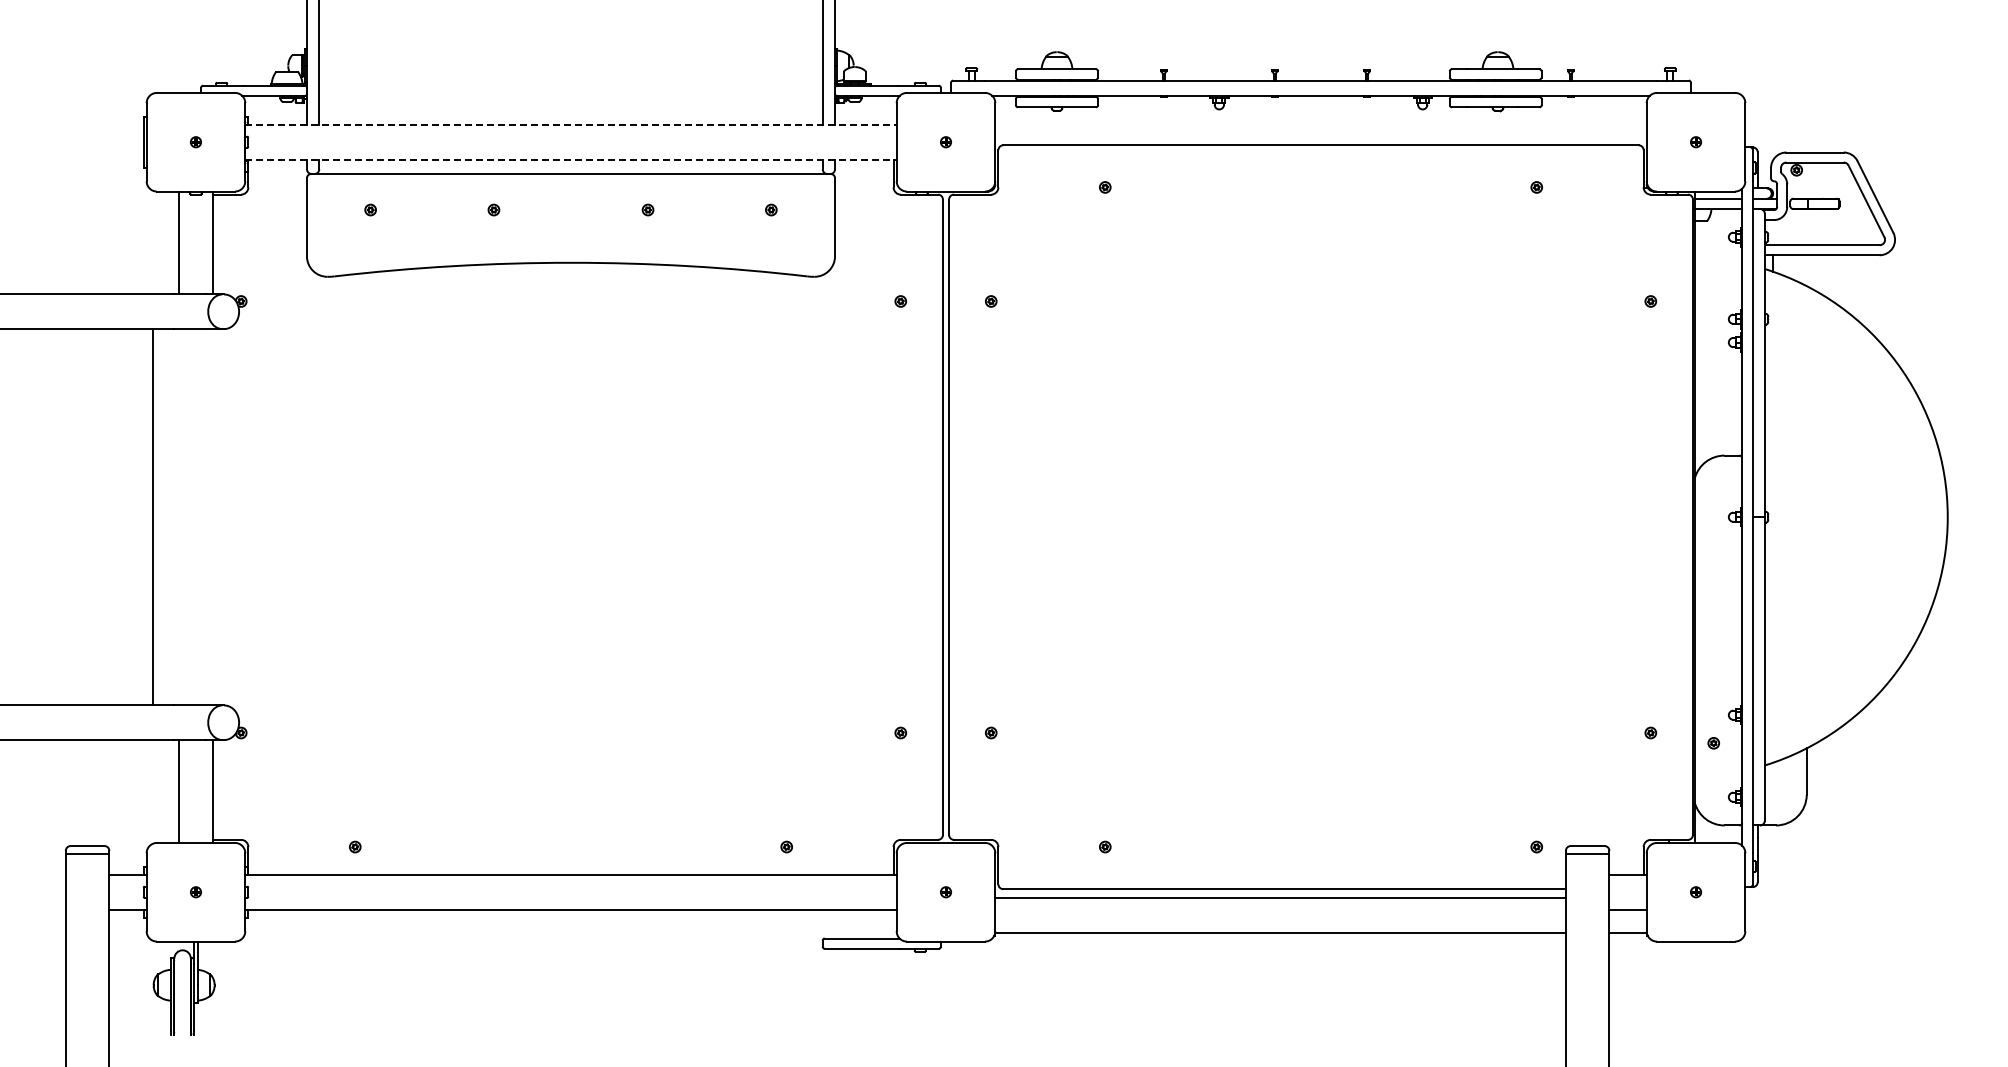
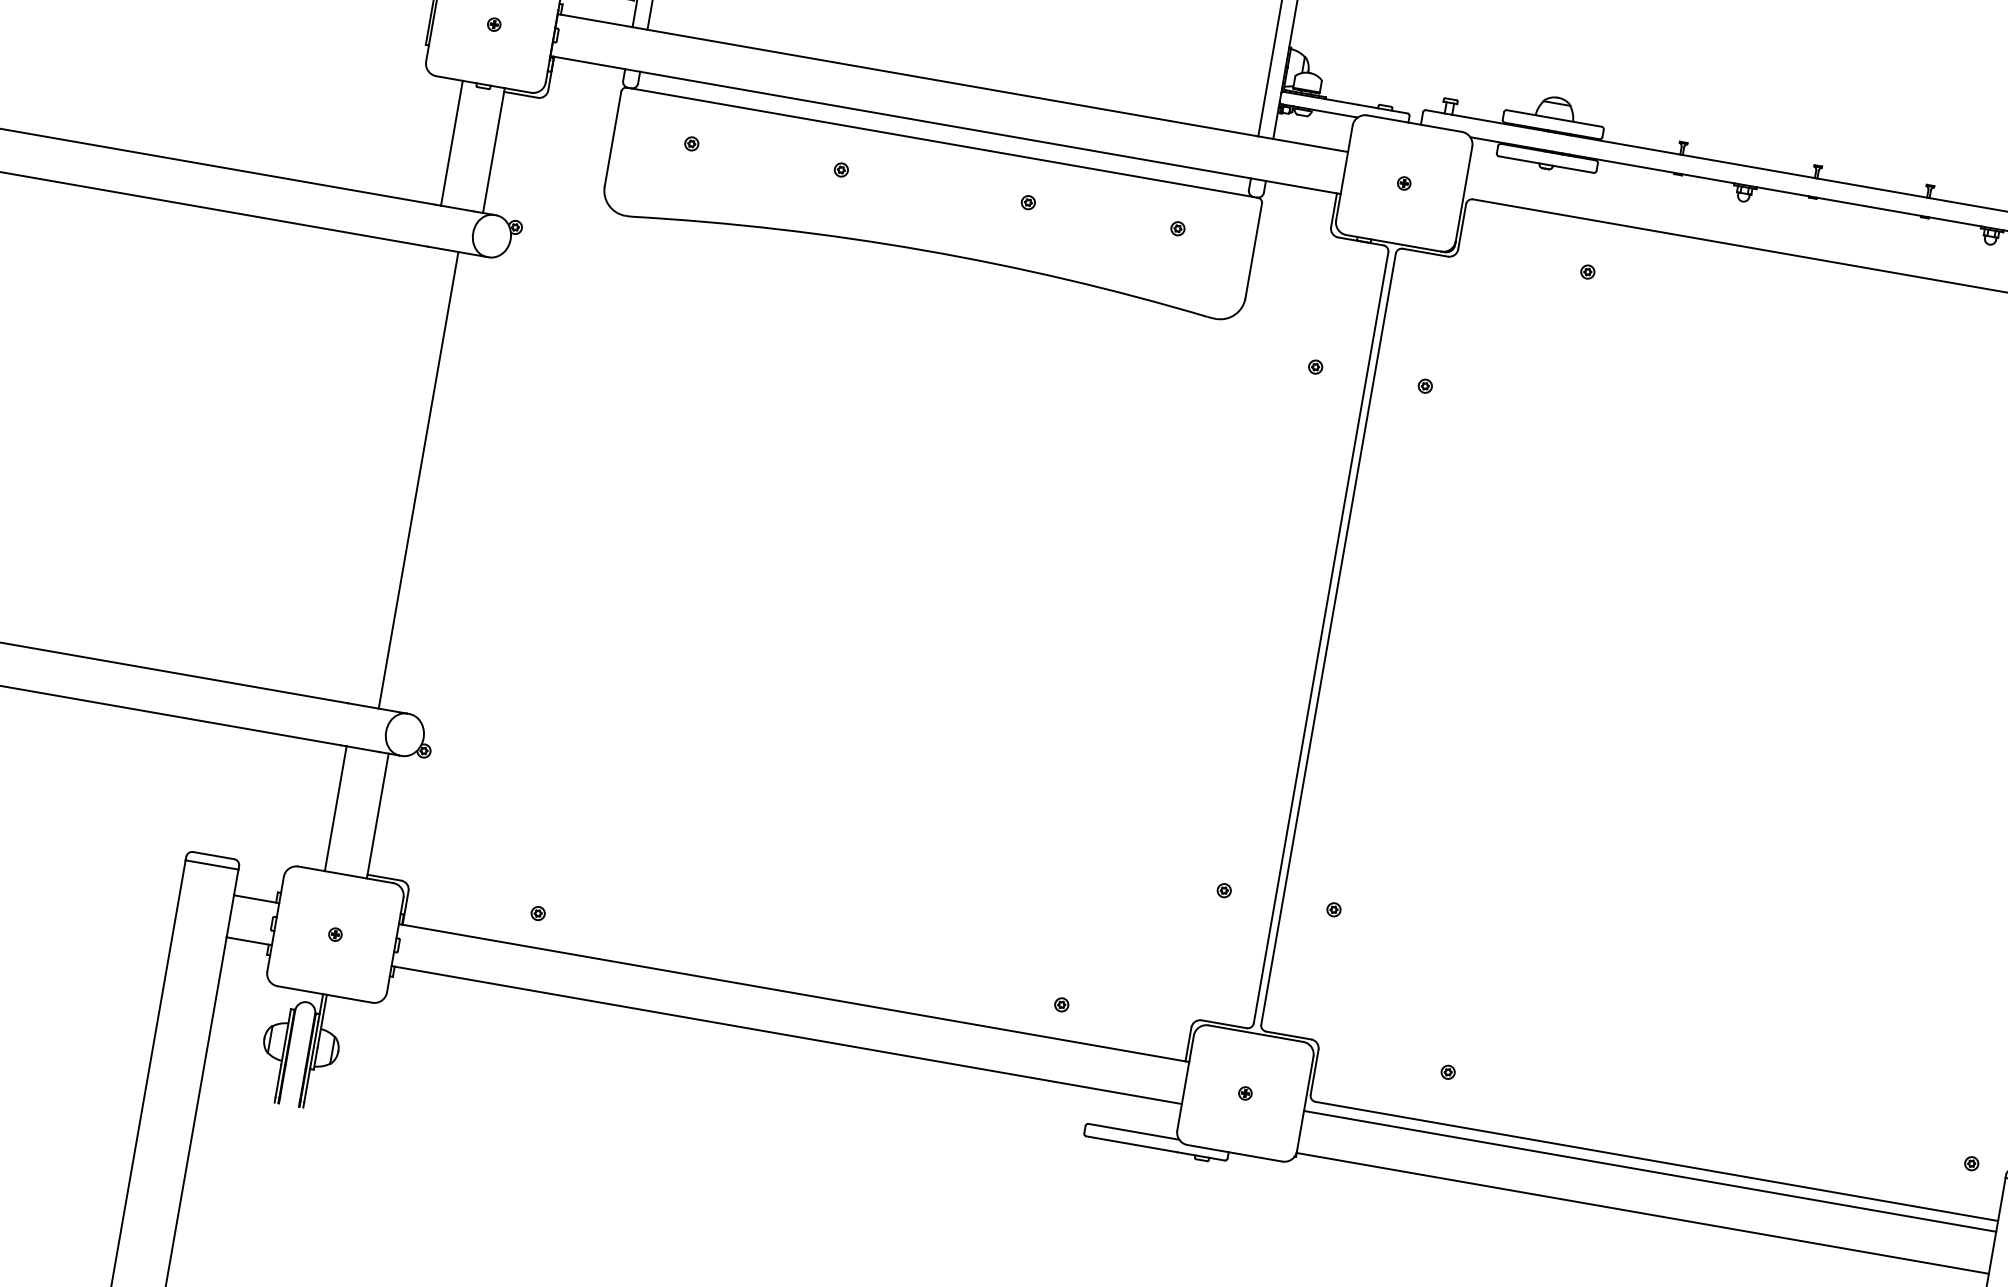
line: (571, 124) -> (953, 82), dashed -> solid
line: (571, 159) -> (946, 125), dashed -> solid
line: (153, 517) -> (419, 480), moved

